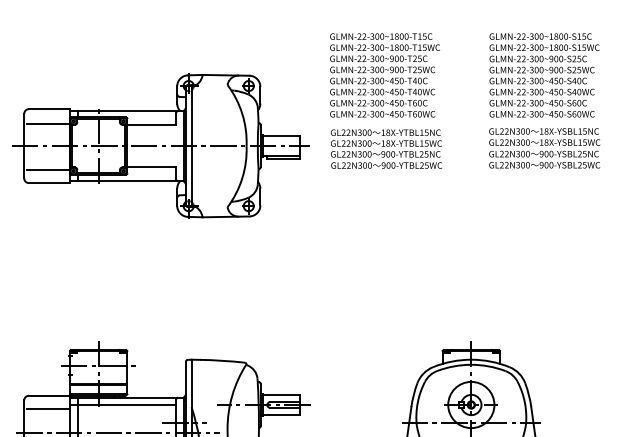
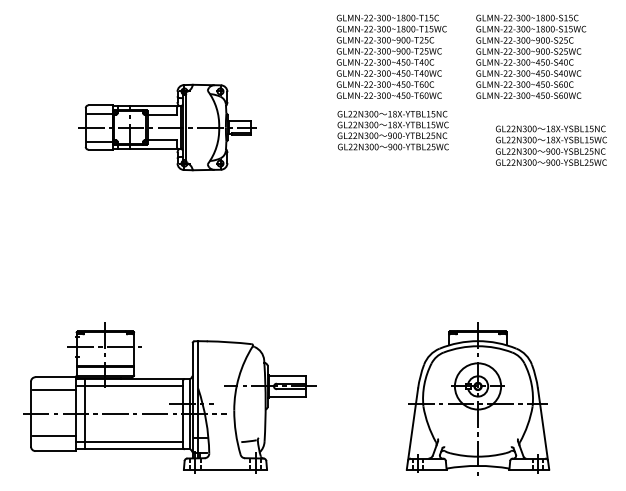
text: (544, 75) -> (531, 56), moved
part: (160, 146) -> (167, 127), size x0.6
text: (544, 148) -> (551, 145), moved

